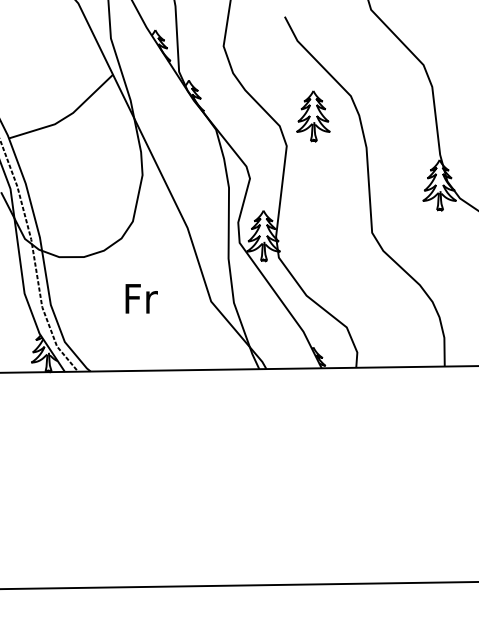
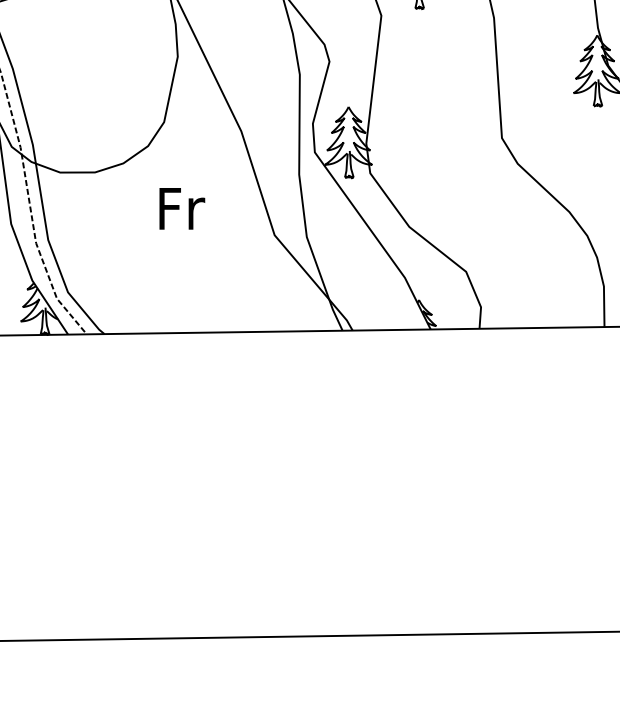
text: (141, 298) -> (181, 208), moved

